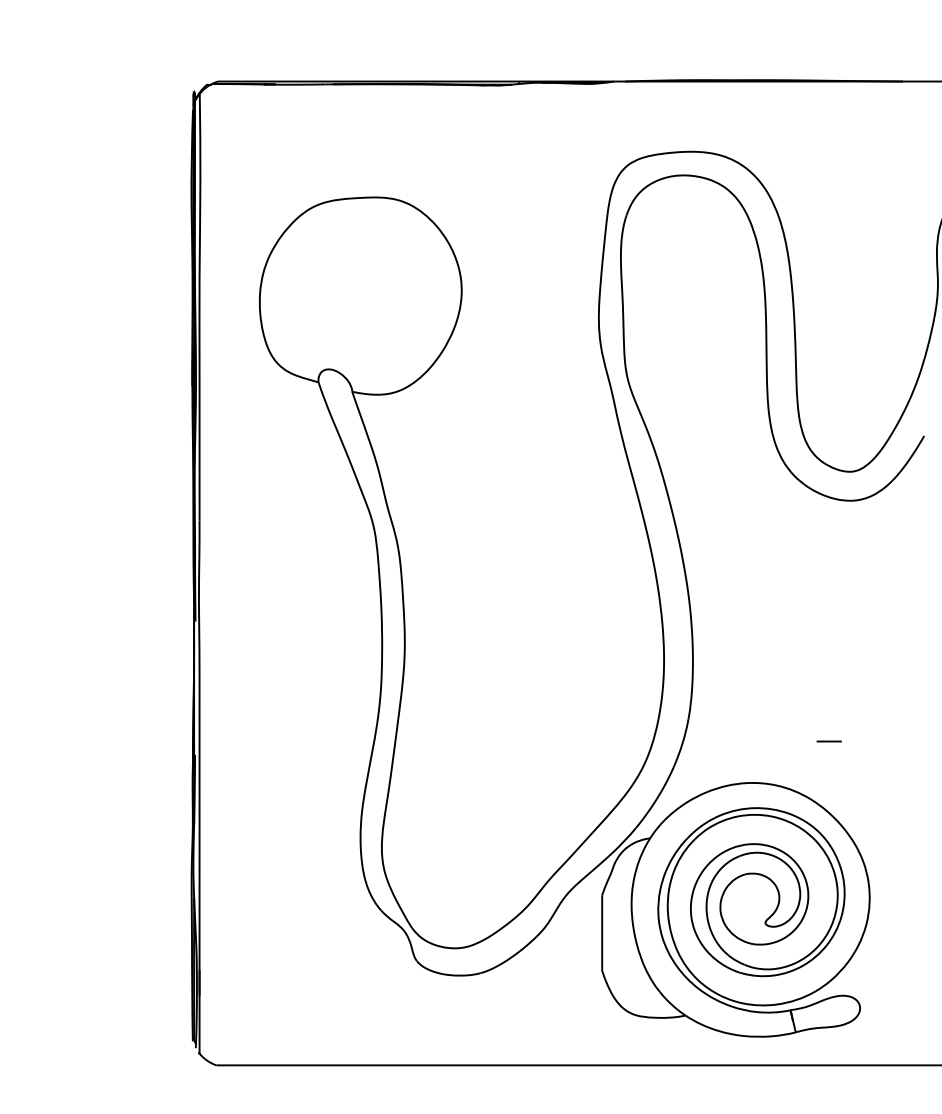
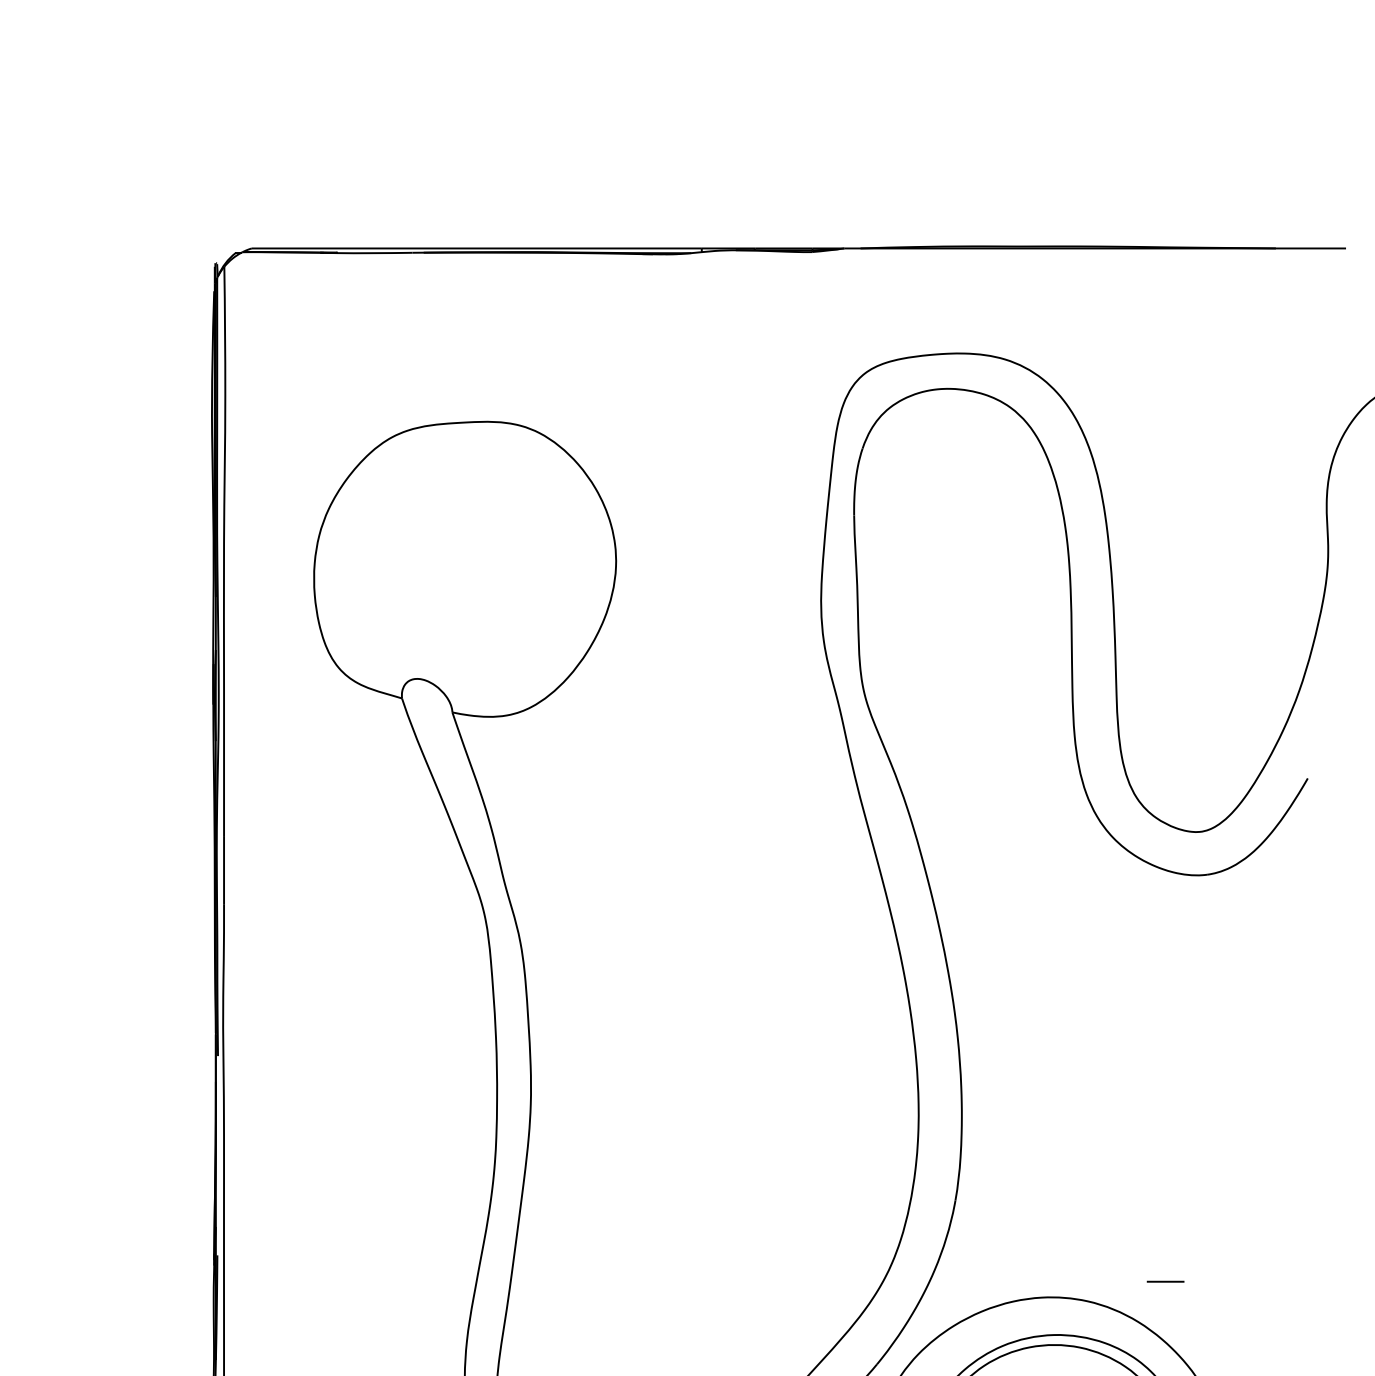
line: (828, 741) -> (1164, 1281), moved

